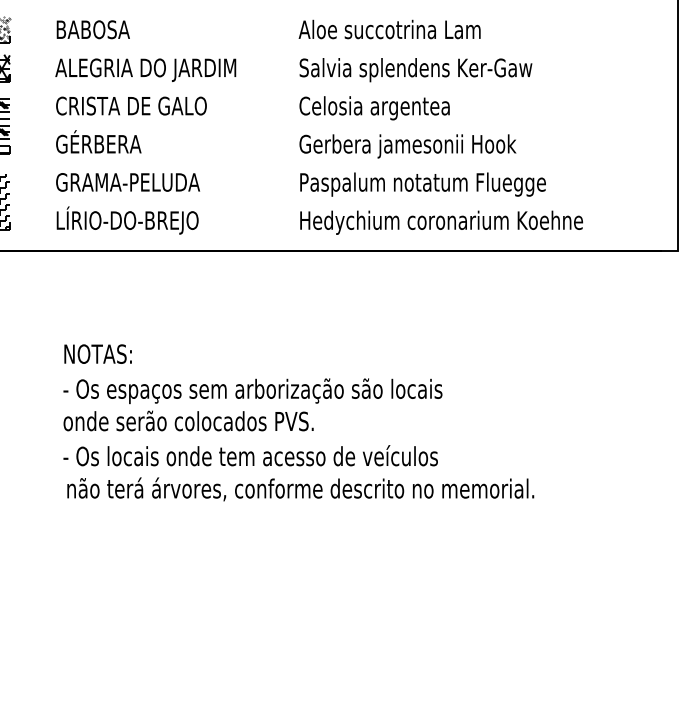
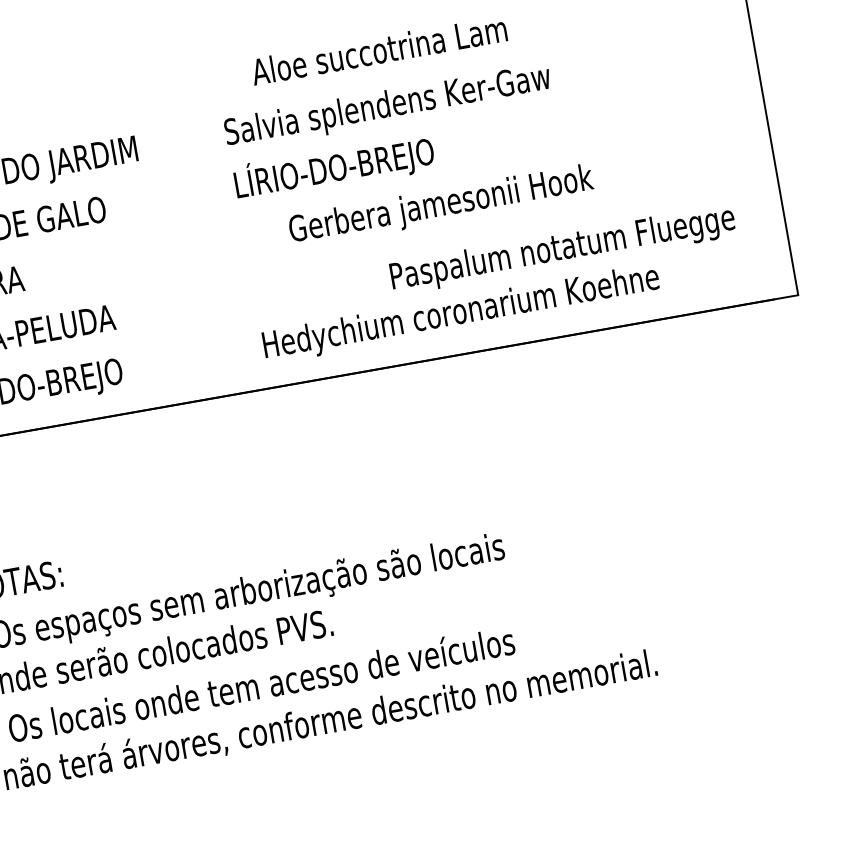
text: (389, 29) -> (378, 50), moved
text: (374, 106) -> (339, 168), Celosia argentea -> LÍRIO-DO-BREJO
text: (407, 146) -> (440, 206), moved
text: (422, 184) -> (562, 249), moved

